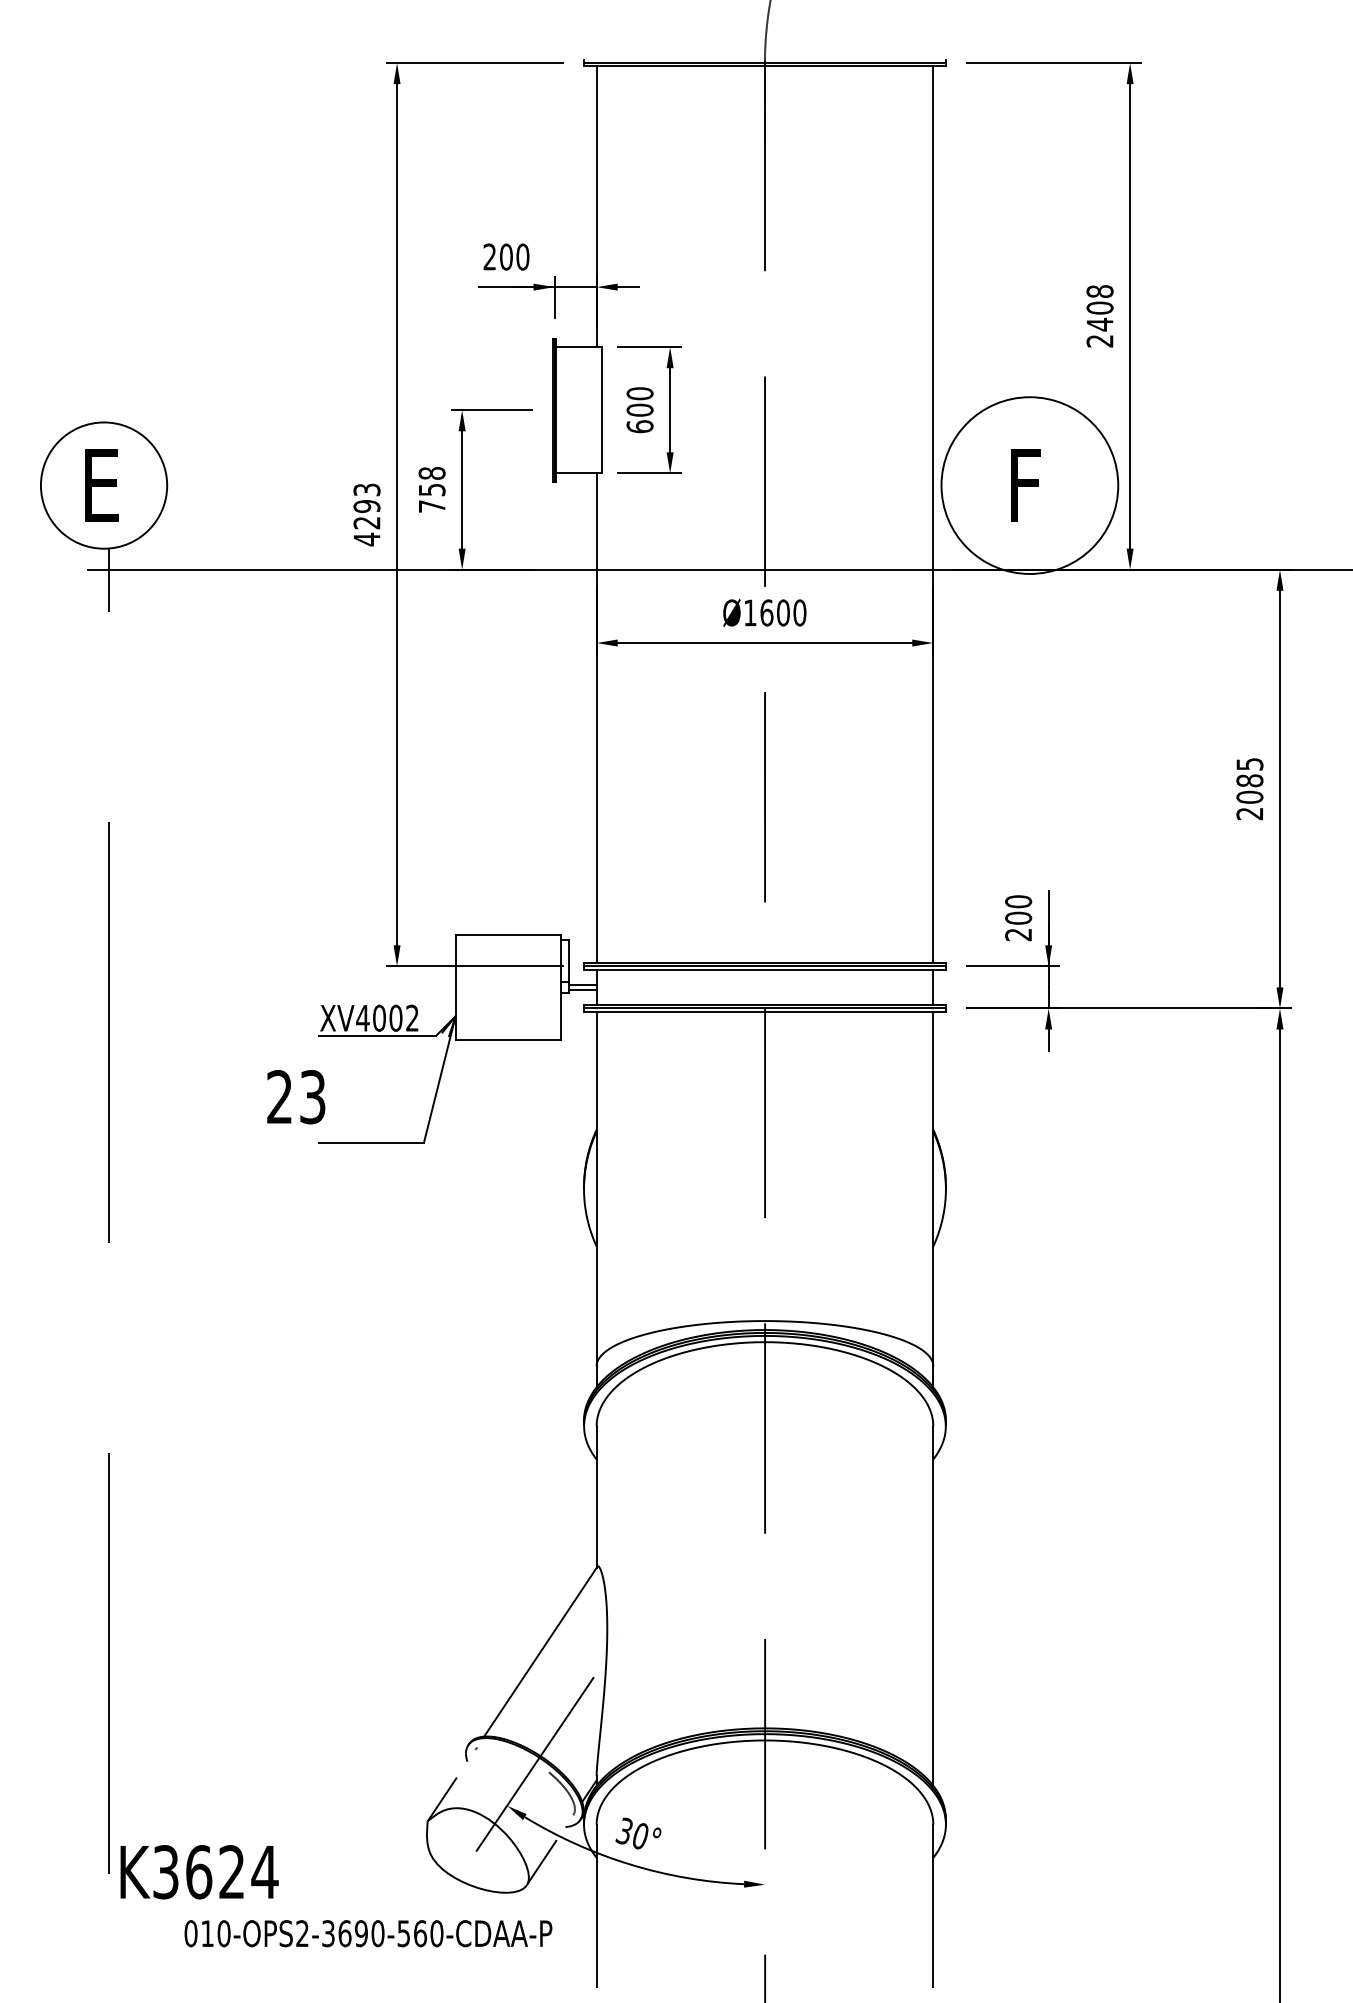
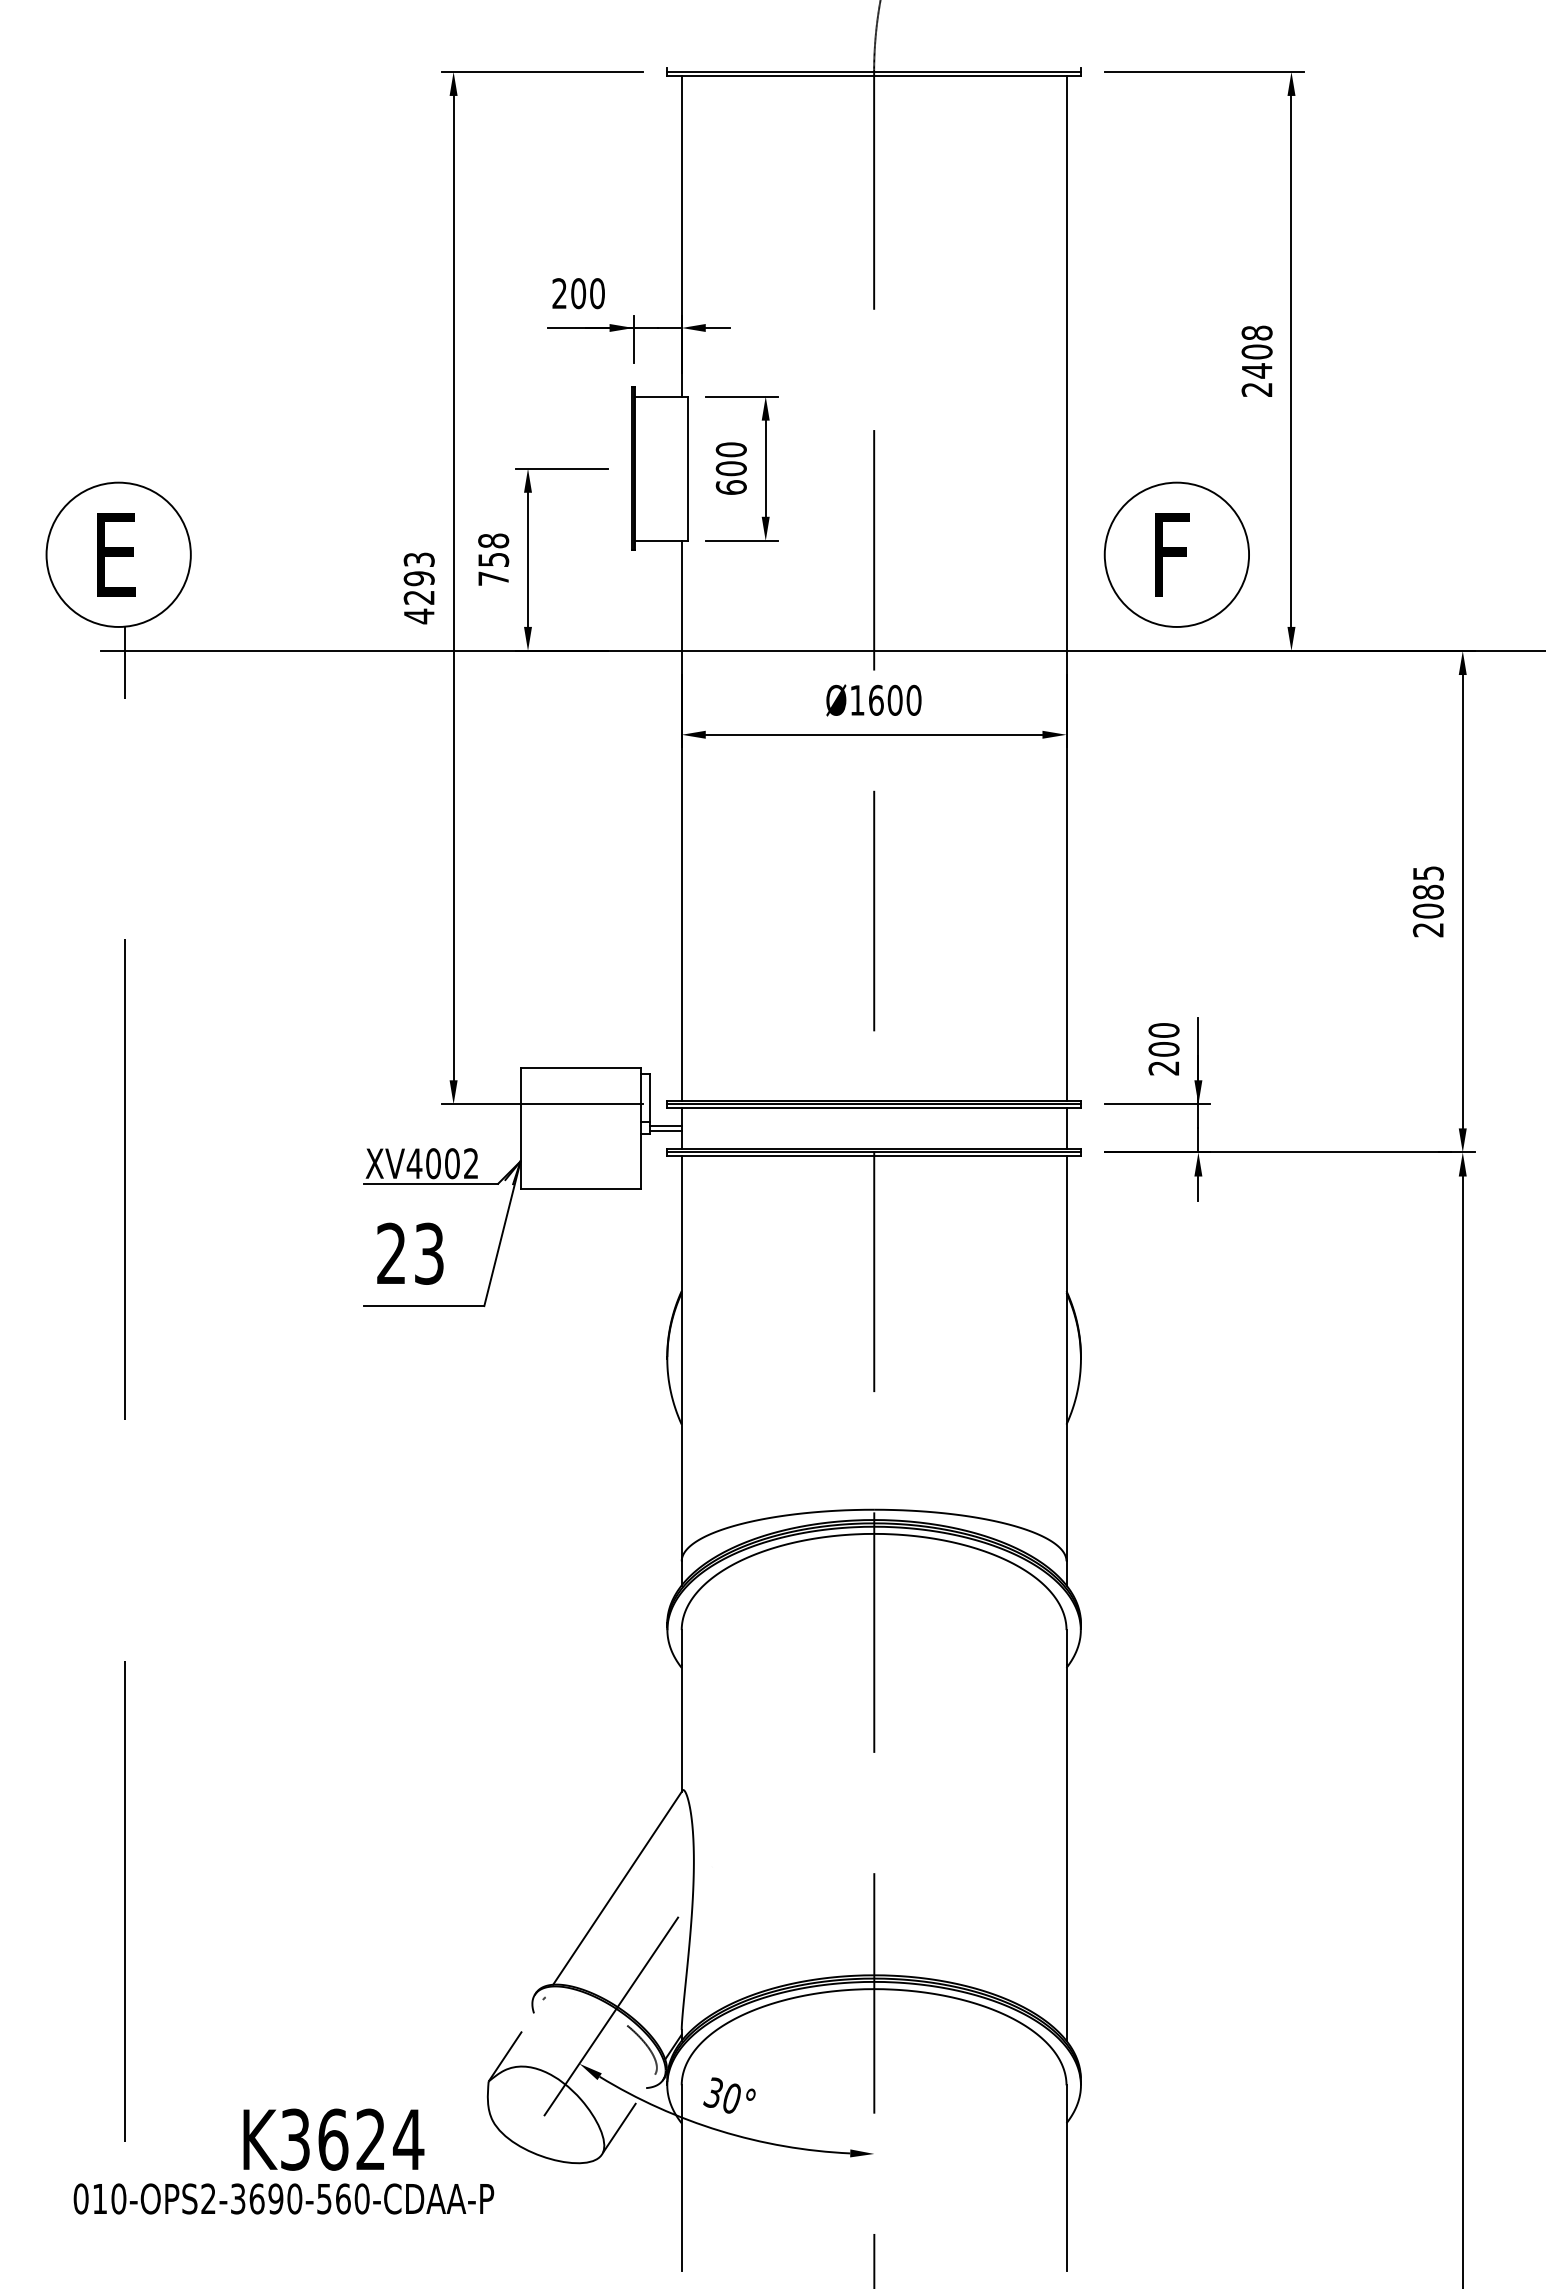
circle: (1029, 485) -> (1176, 554), size x0.71
text: (296, 1096) -> (410, 1253), moved
text: (199, 1872) -> (333, 2139), moved
text: (368, 1933) -> (283, 2198), moved

